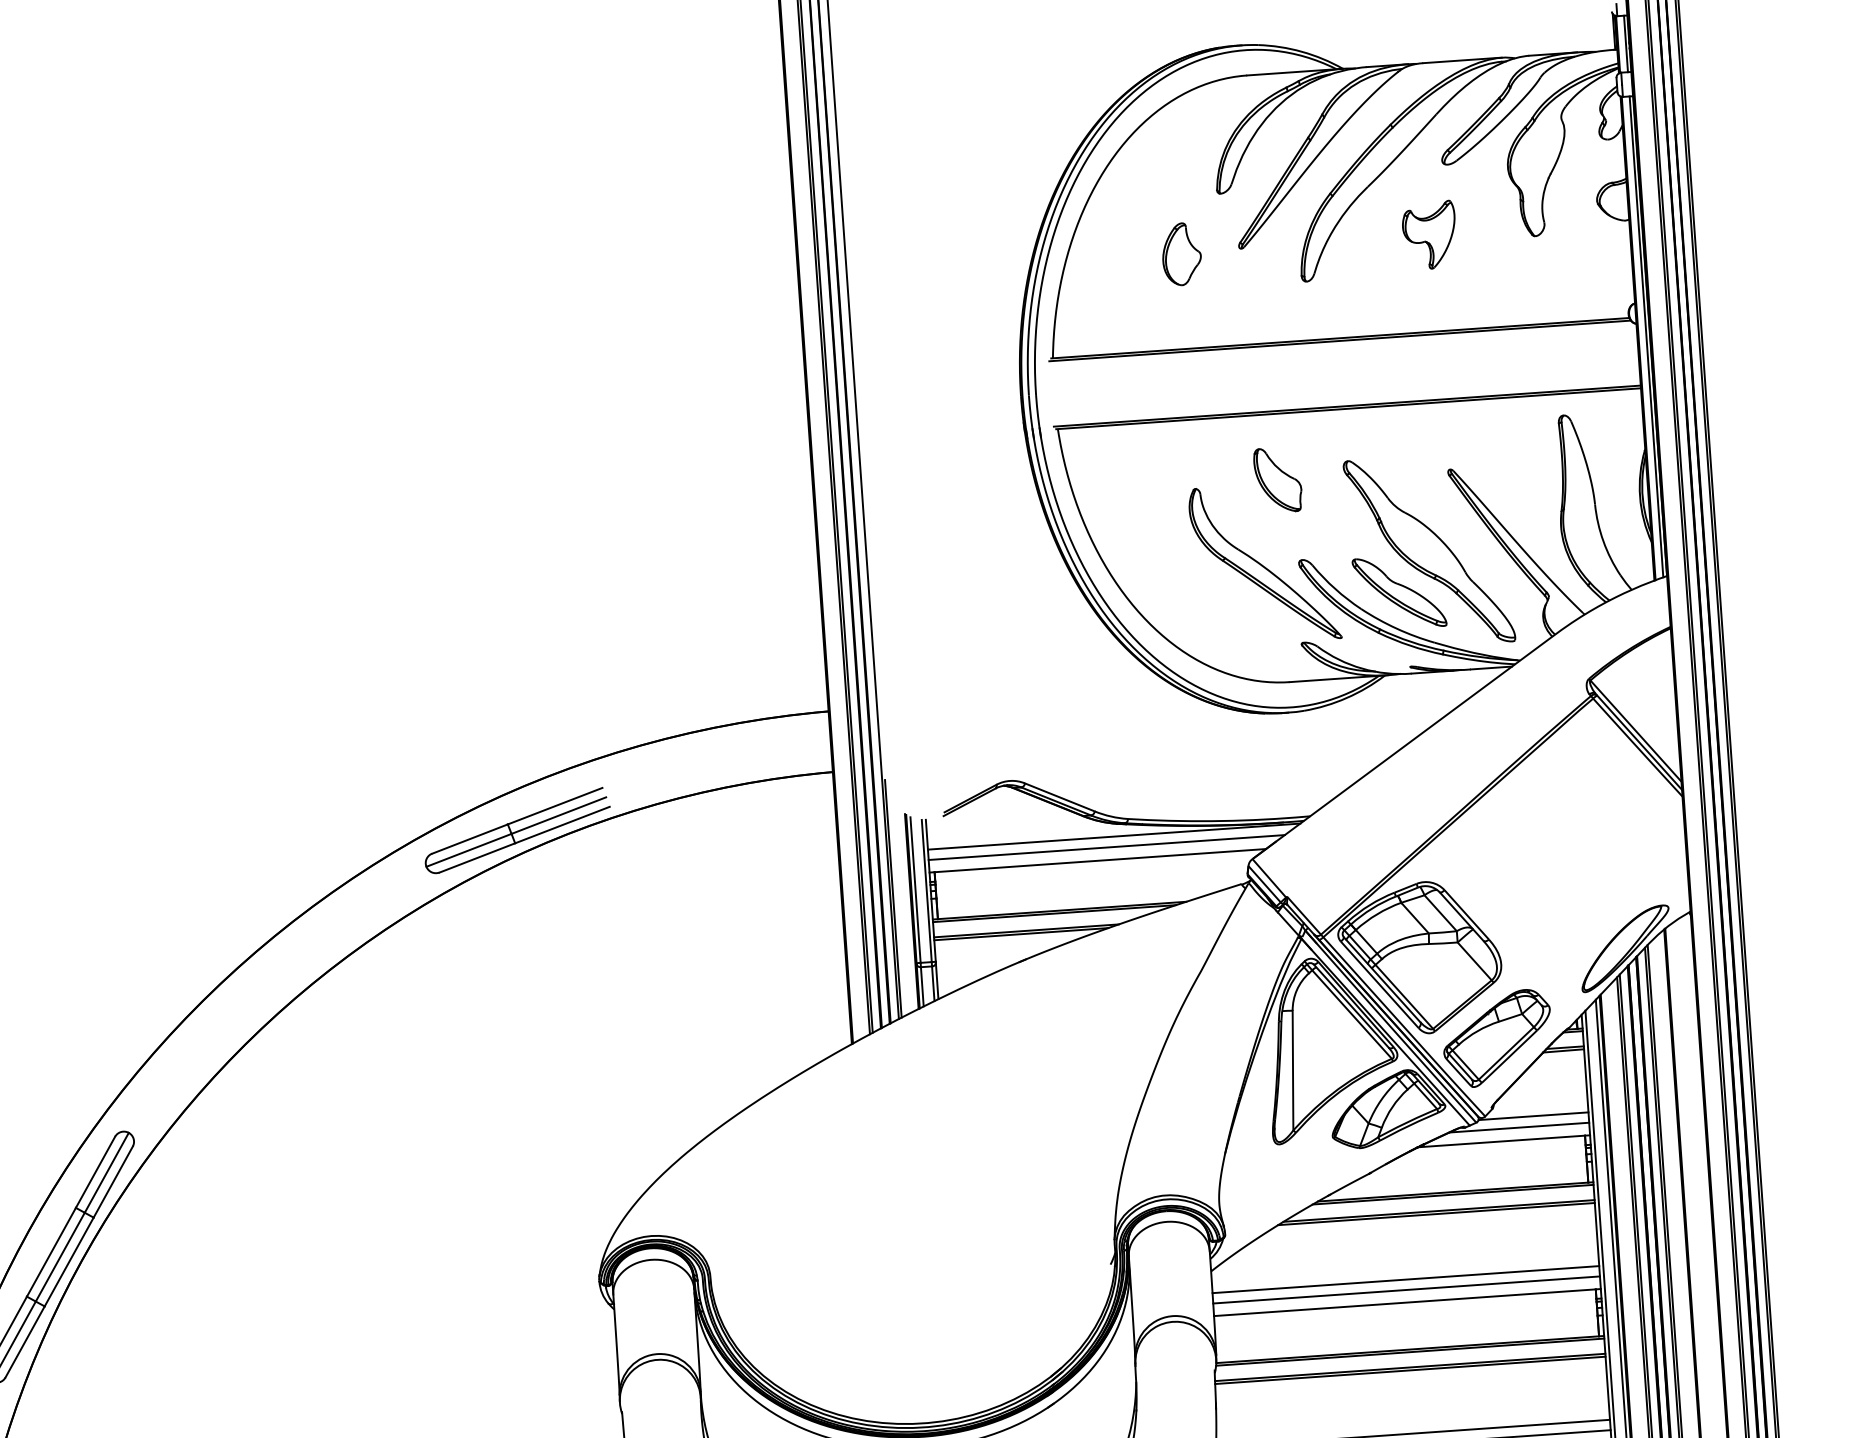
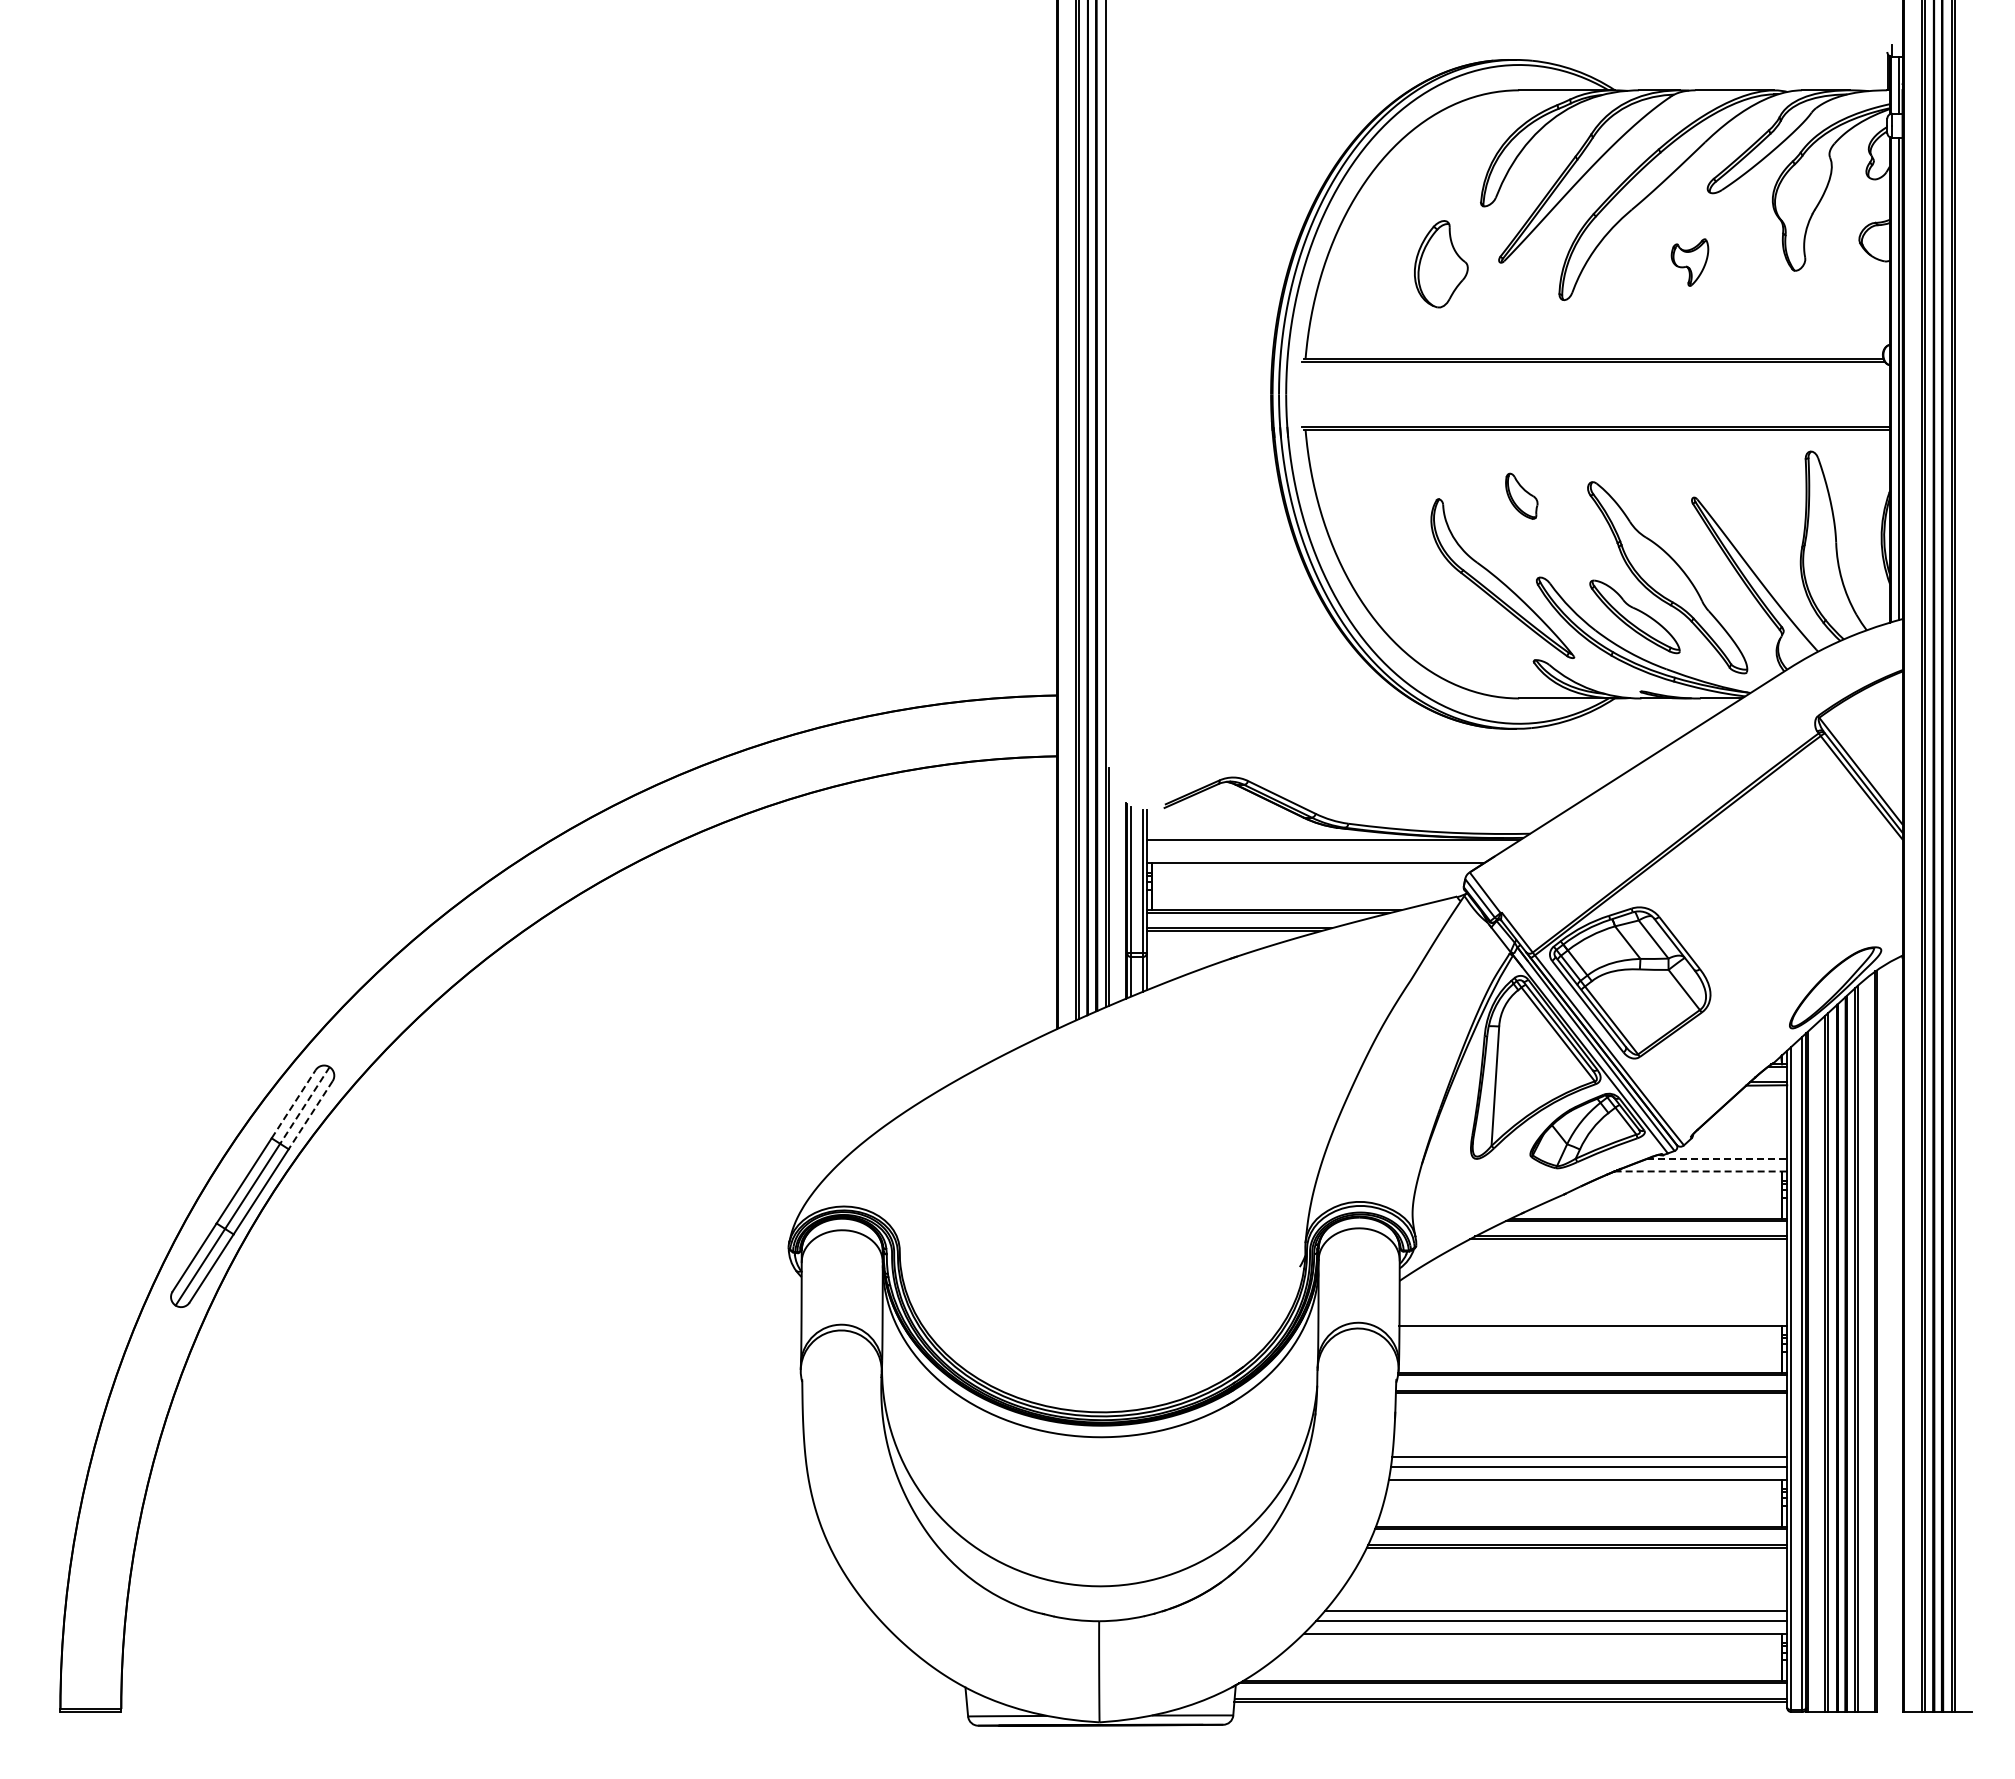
part: (1429, 235) -> (1689, 262), size x0.7
part: (1181, 253) -> (1441, 263), size x1.4
part: (1277, 480) -> (1521, 496), size x0.7
part: (517, 830) -> (738, 792), removed
line: (1106, 847) -> (1324, 850), removed
part: (1497, 1038) -> (1701, 1068), removed
line: (1533, 1116) -> (1732, 1148), removed
line: (1519, 1127) -> (1717, 1158), solid -> dashed
line: (1504, 1141) -> (1701, 1171), solid -> dashed
line: (95, 1172) -> (293, 1104), solid -> dashed
line: (106, 1172) -> (304, 1105), solid -> dashed
line: (113, 1182) -> (310, 1115), solid -> dashed
line: (1405, 1279) -> (1593, 1302), removed
line: (1406, 1289) -> (1593, 1312), removed

